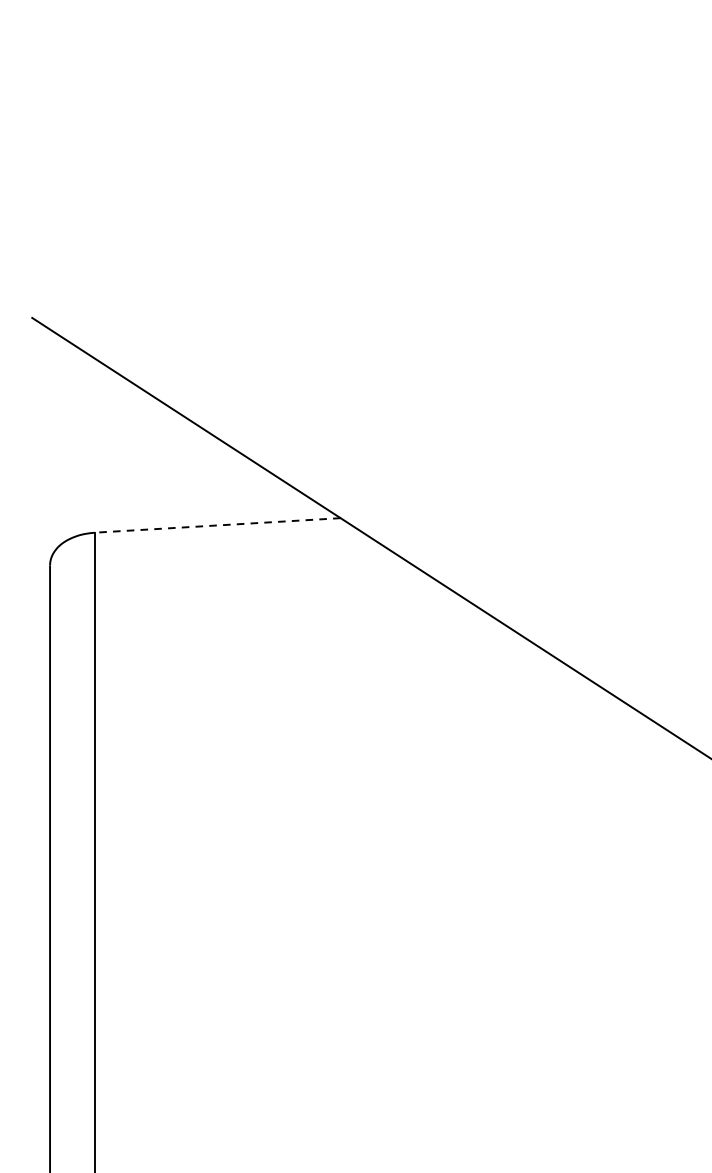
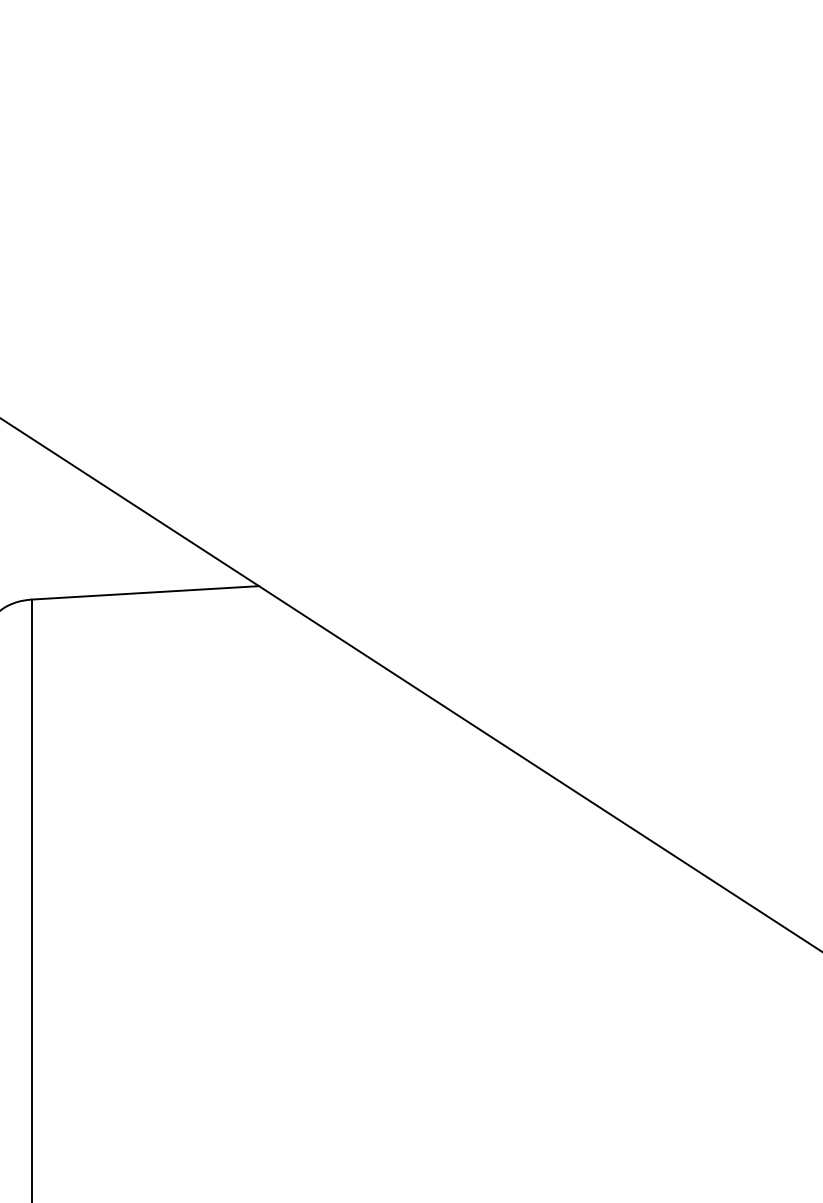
line: (217, 525) -> (145, 592), dashed -> solid

